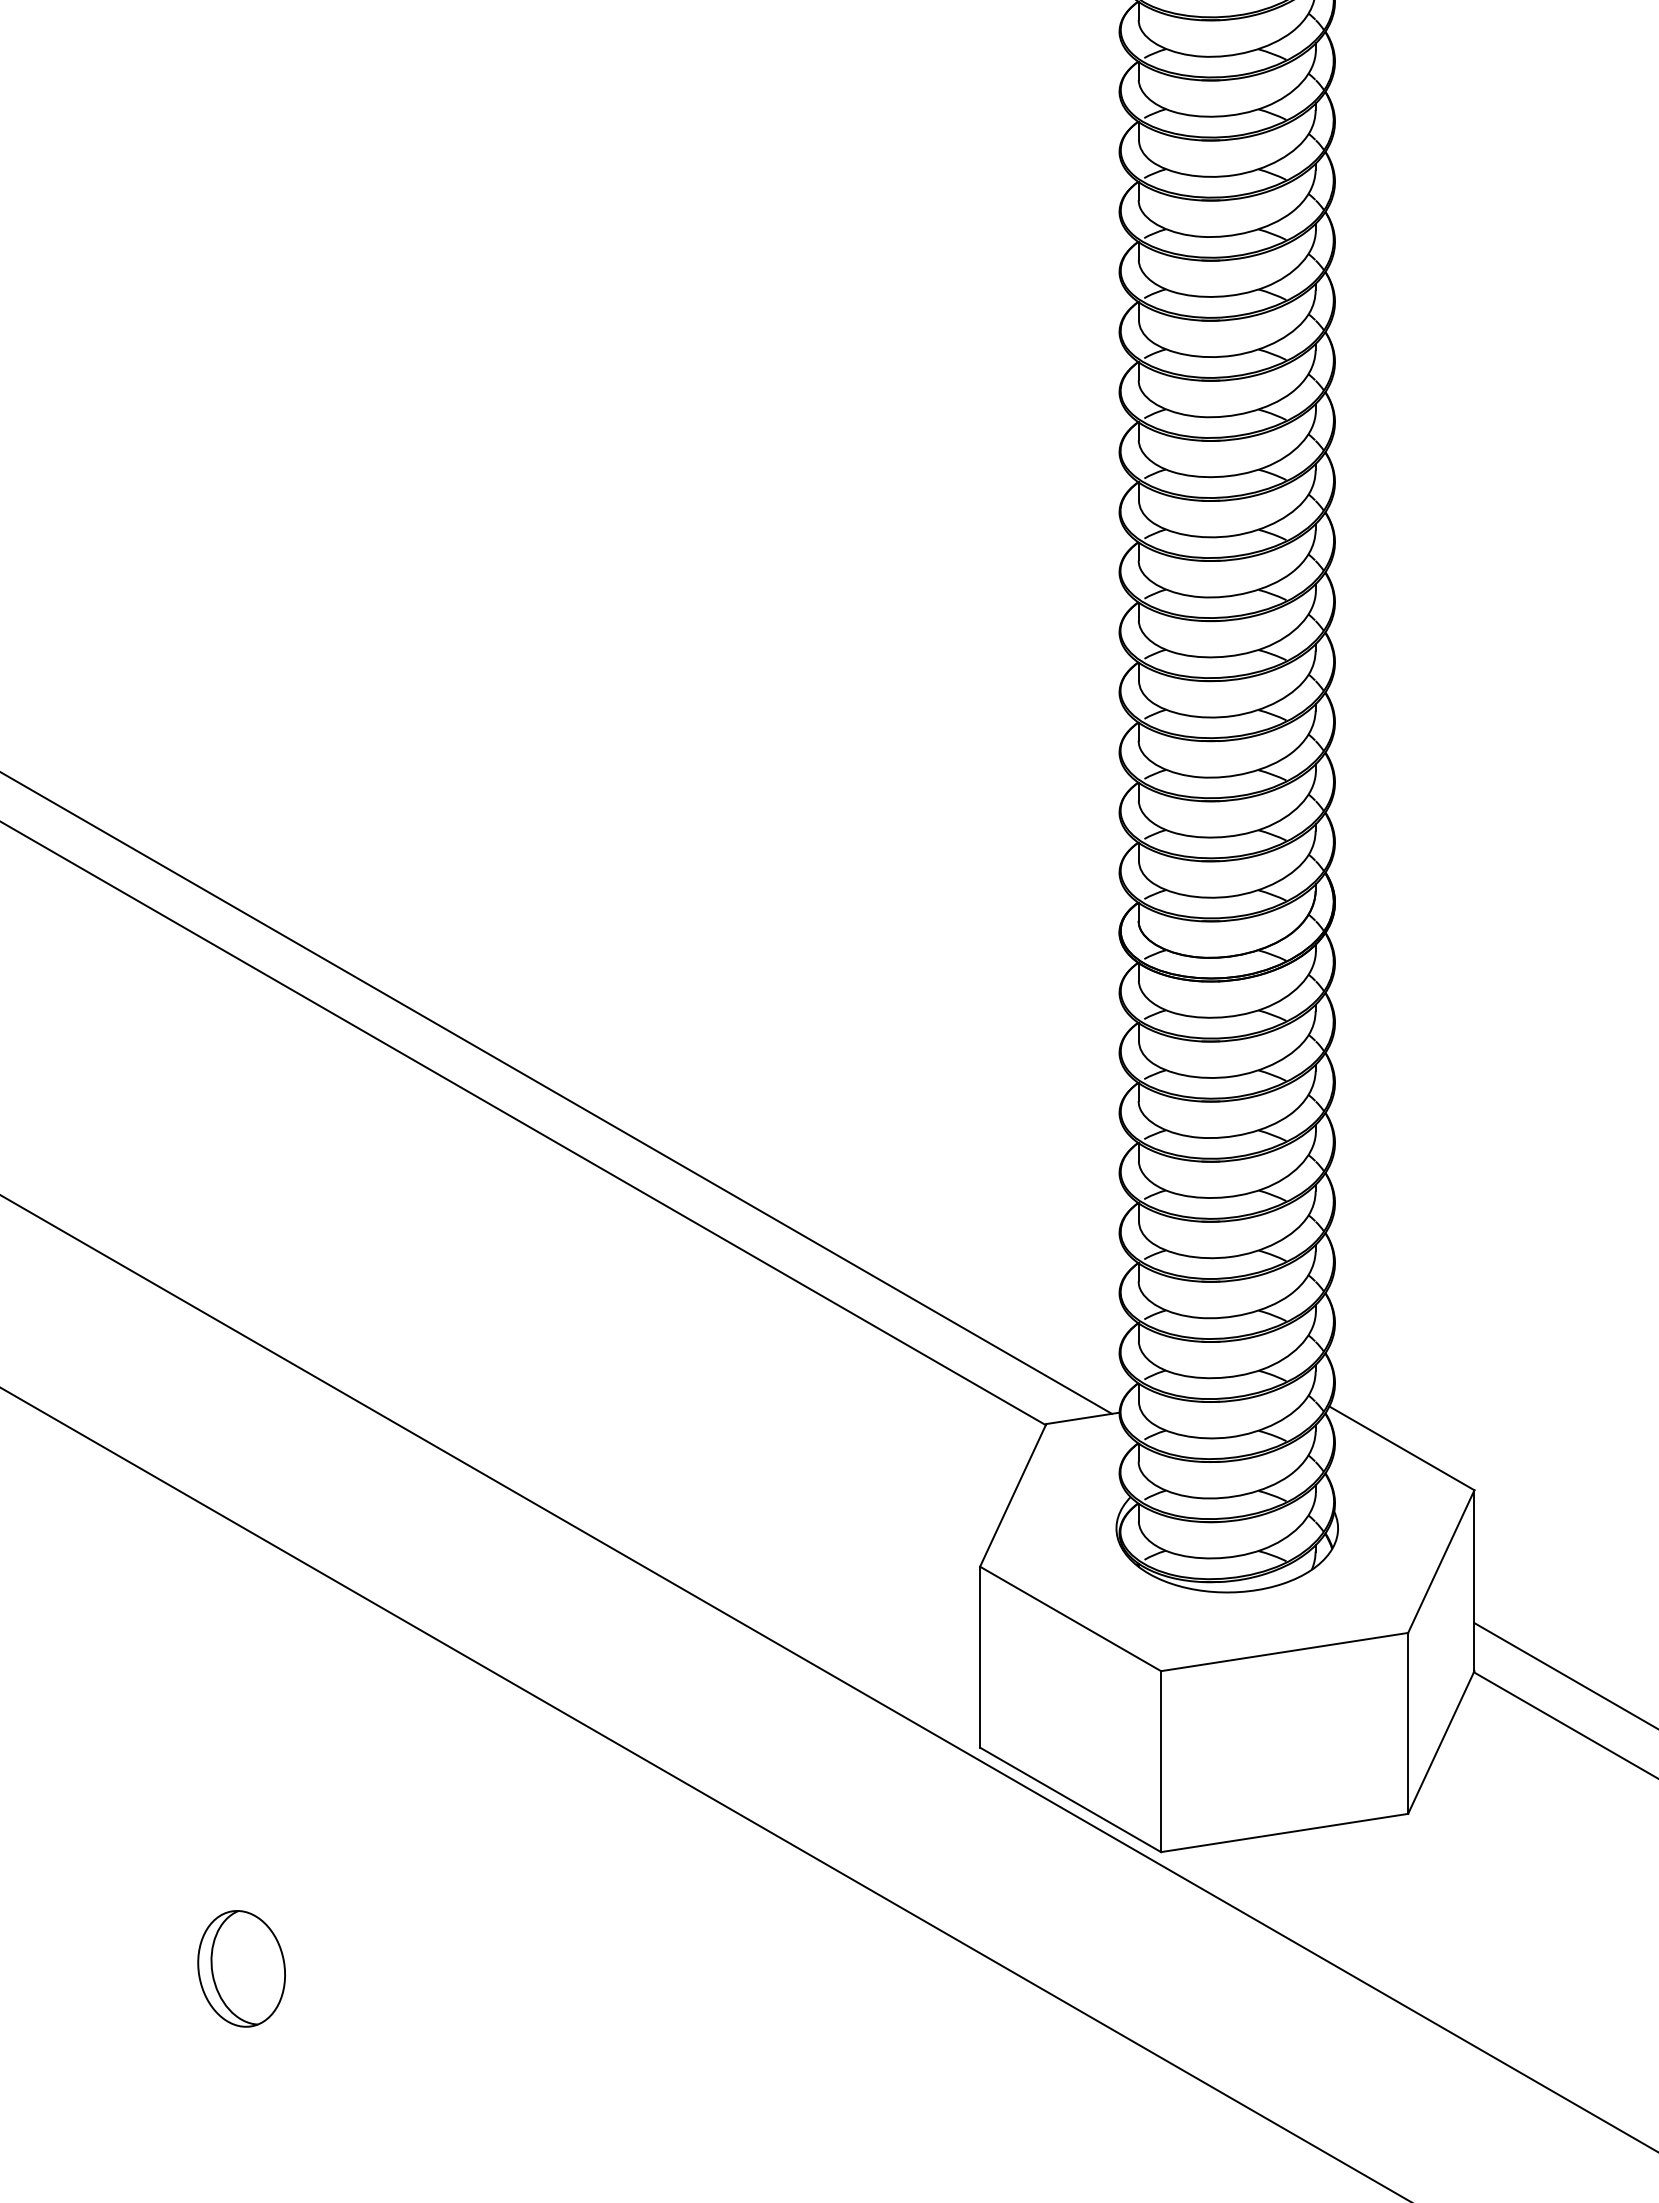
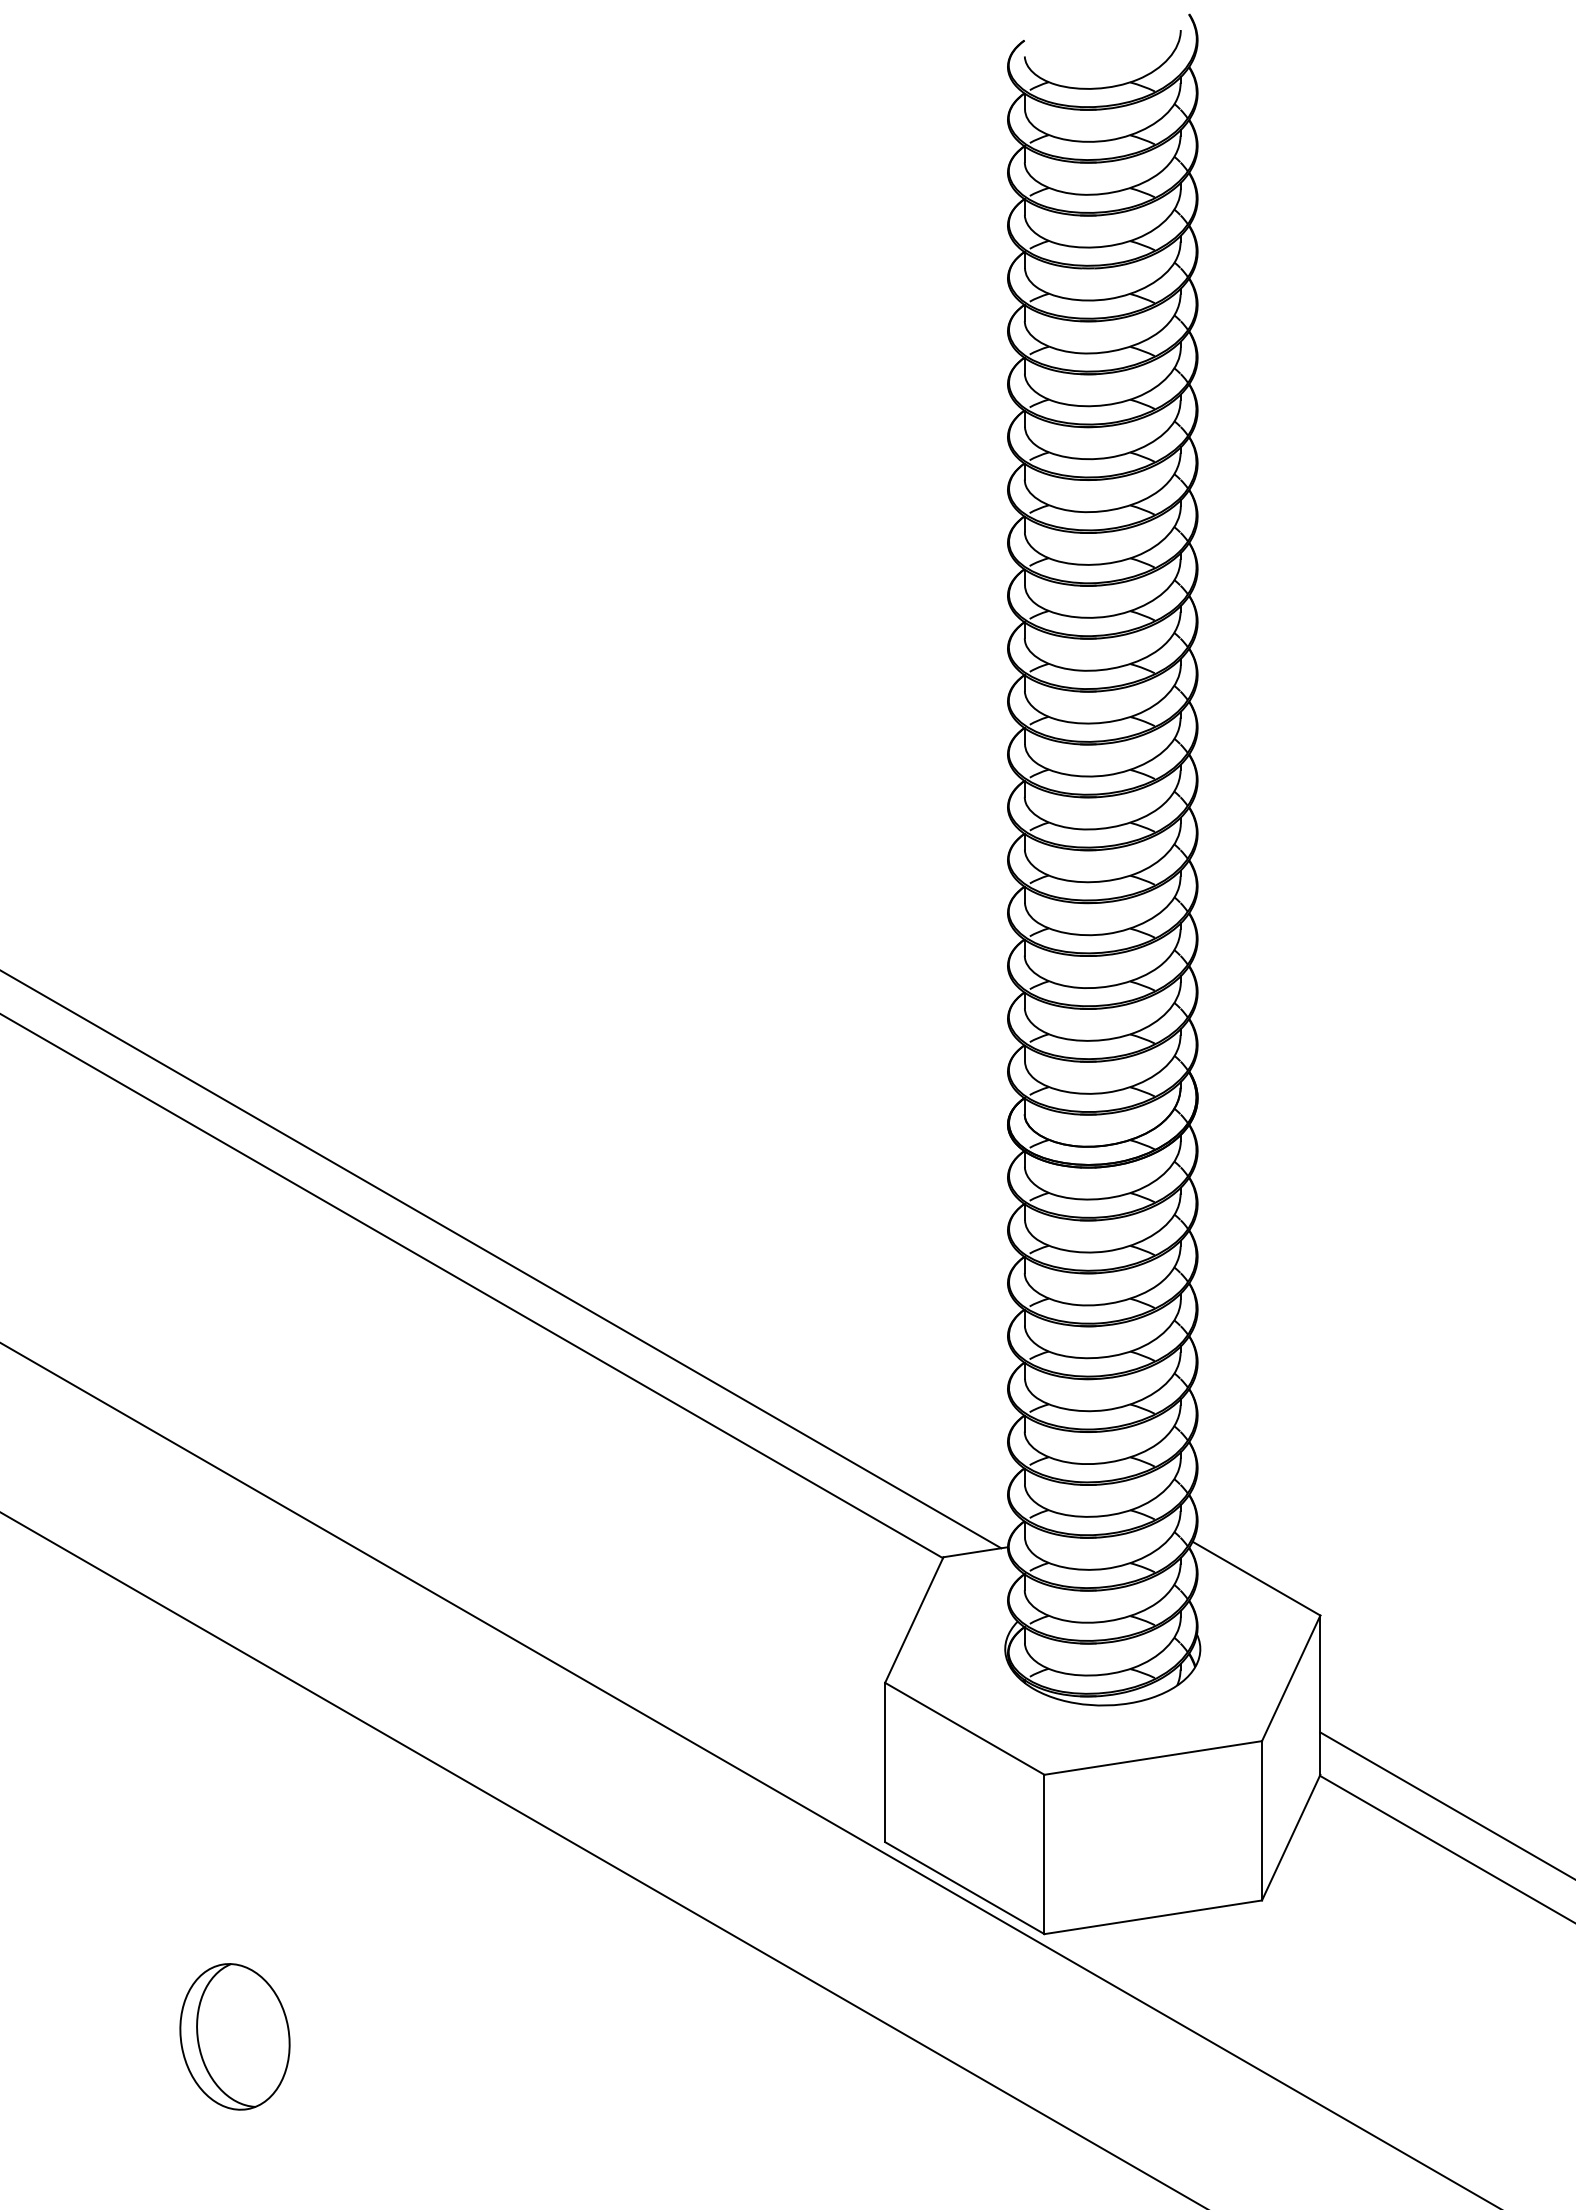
part: (241, 1968) -> (234, 2036), size x1.43

